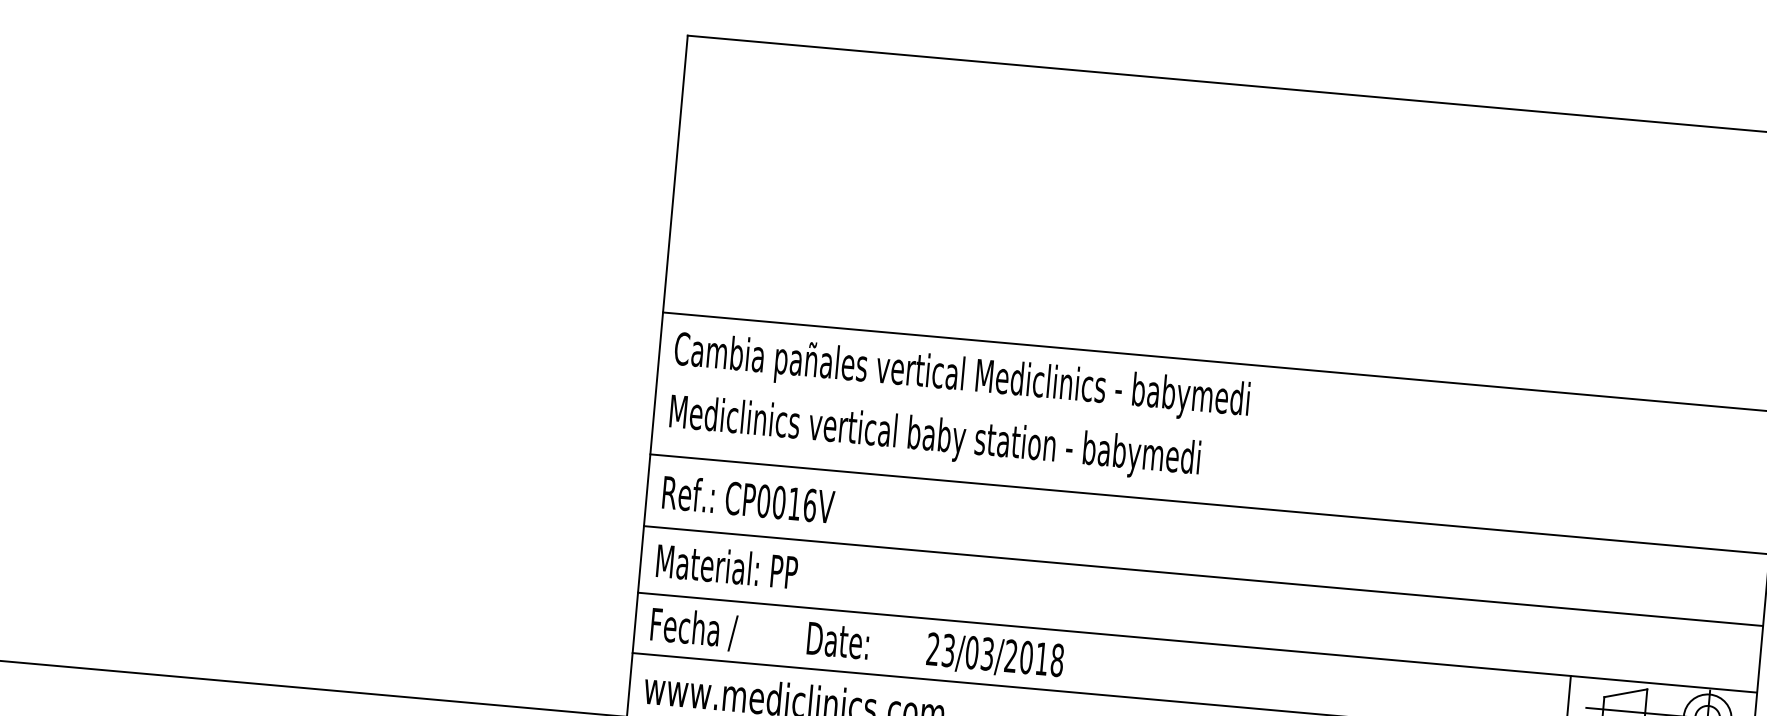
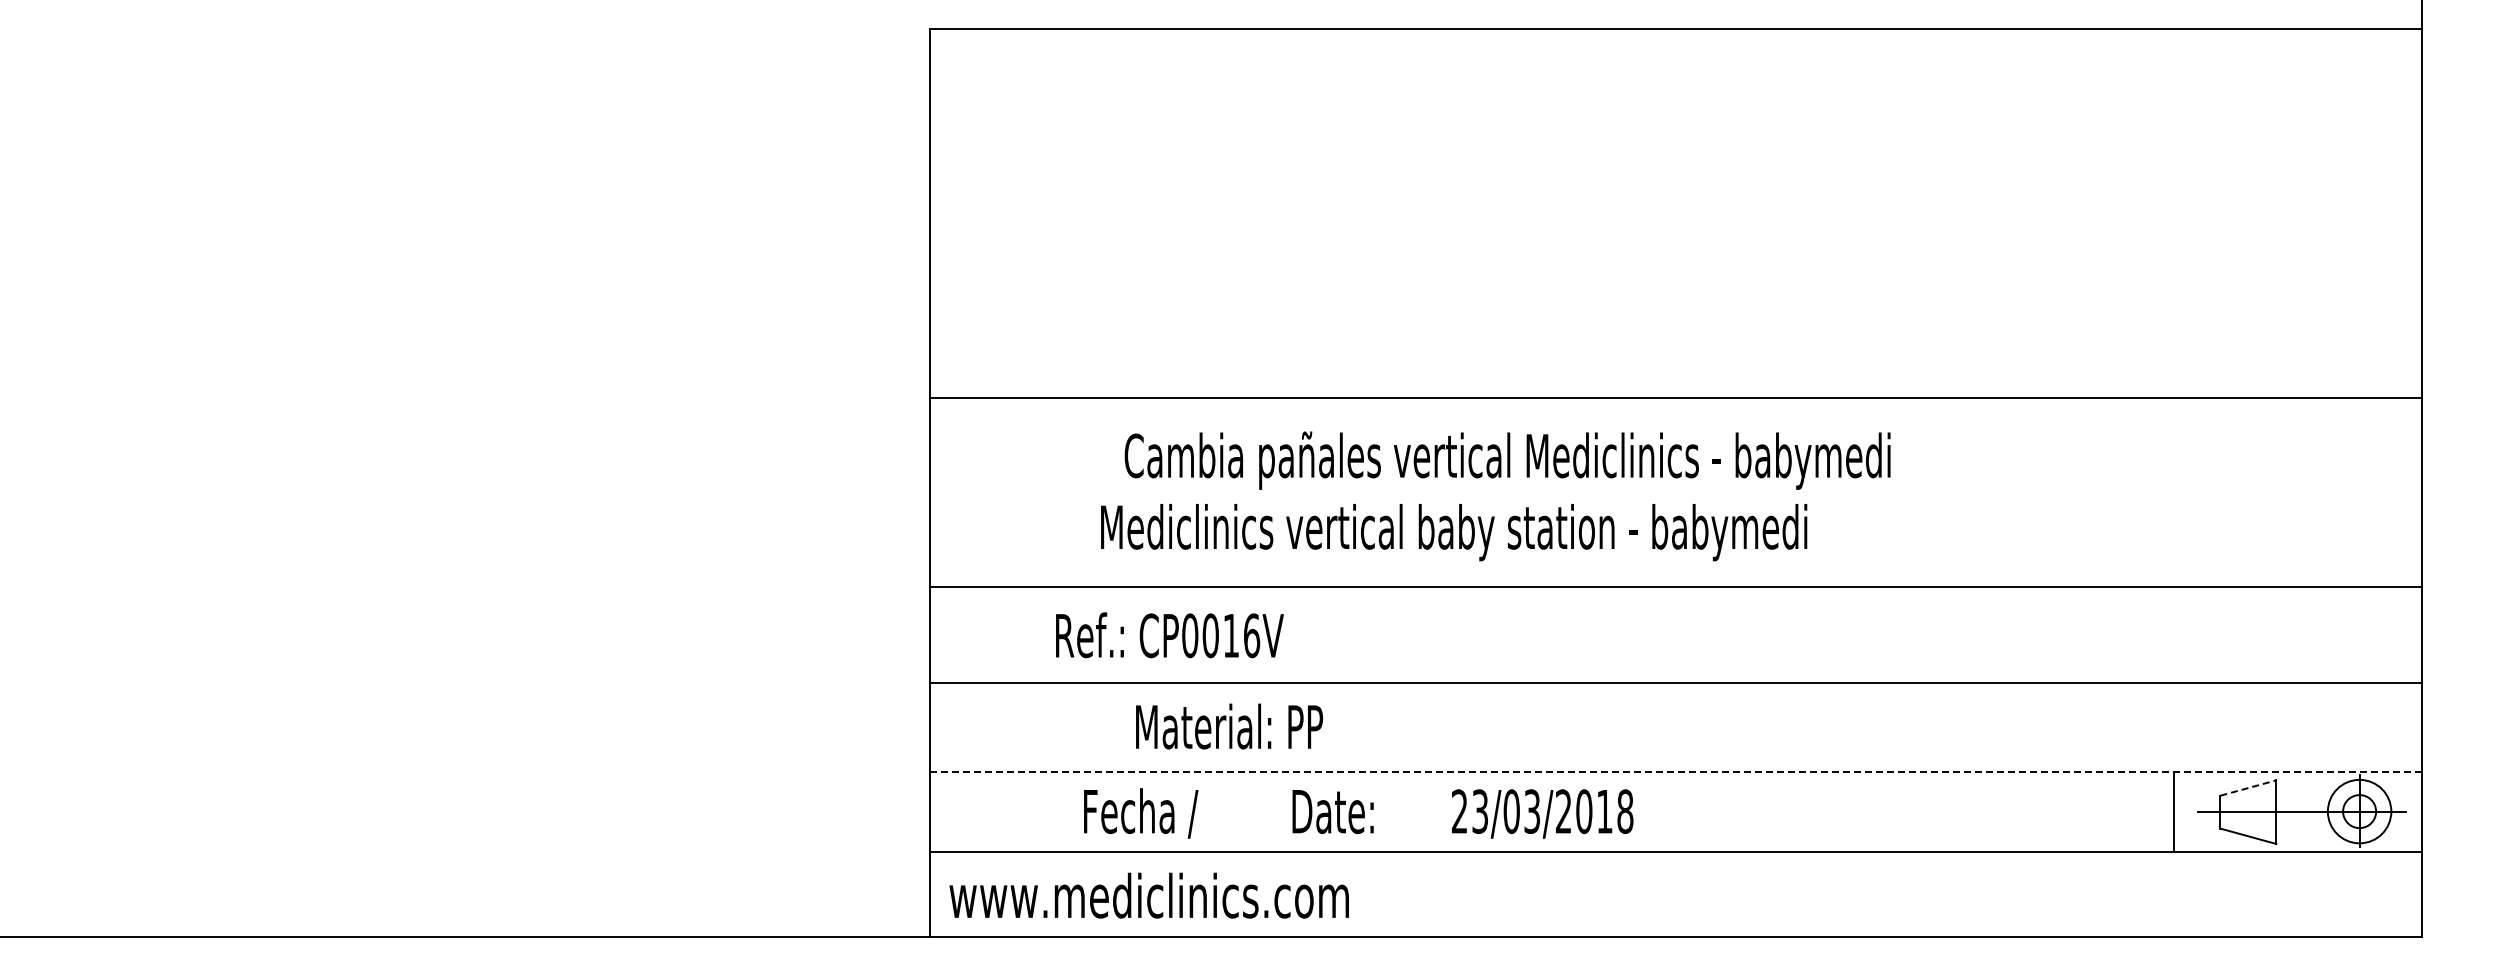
text: (961, 377) -> (1507, 460), moved
text: (935, 438) -> (1454, 532), moved
text: (748, 499) -> (1169, 635), moved
text: (727, 566) -> (1229, 726), moved
line: (1197, 642) -> (1675, 771), solid -> dashed
text: (857, 643) -> (1358, 813), moved
line: (1625, 692) -> (2248, 787), solid -> dashed

